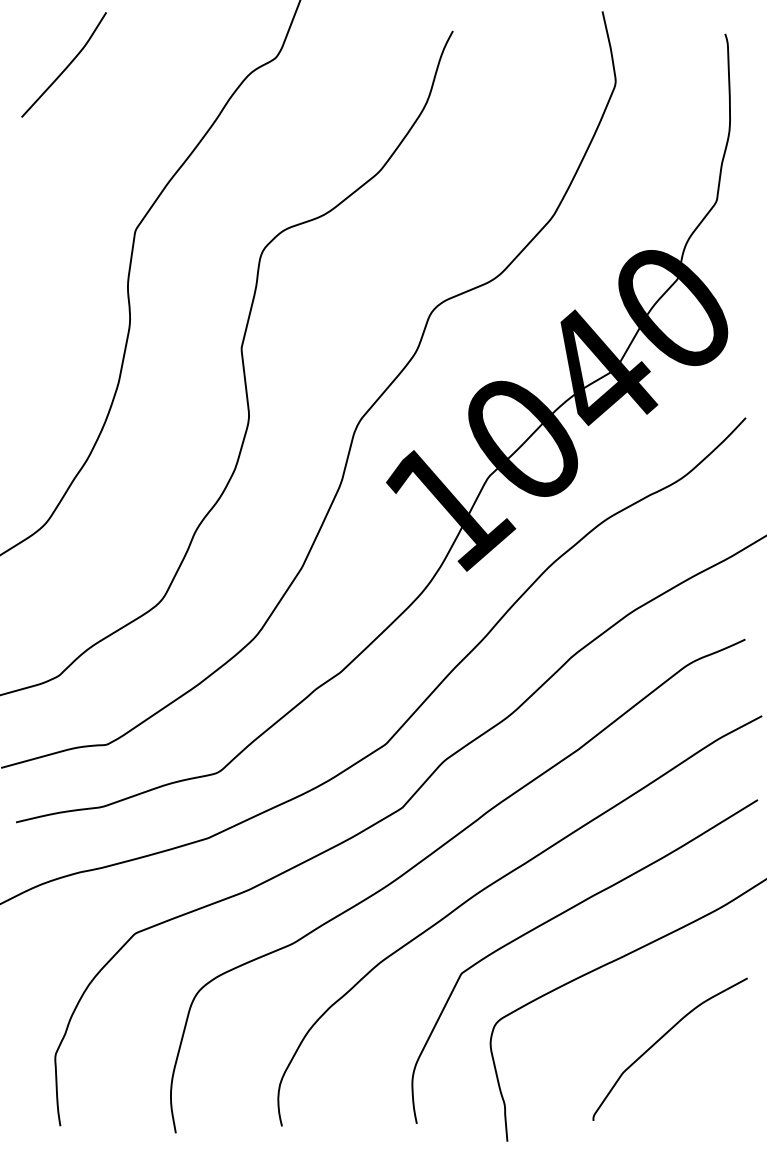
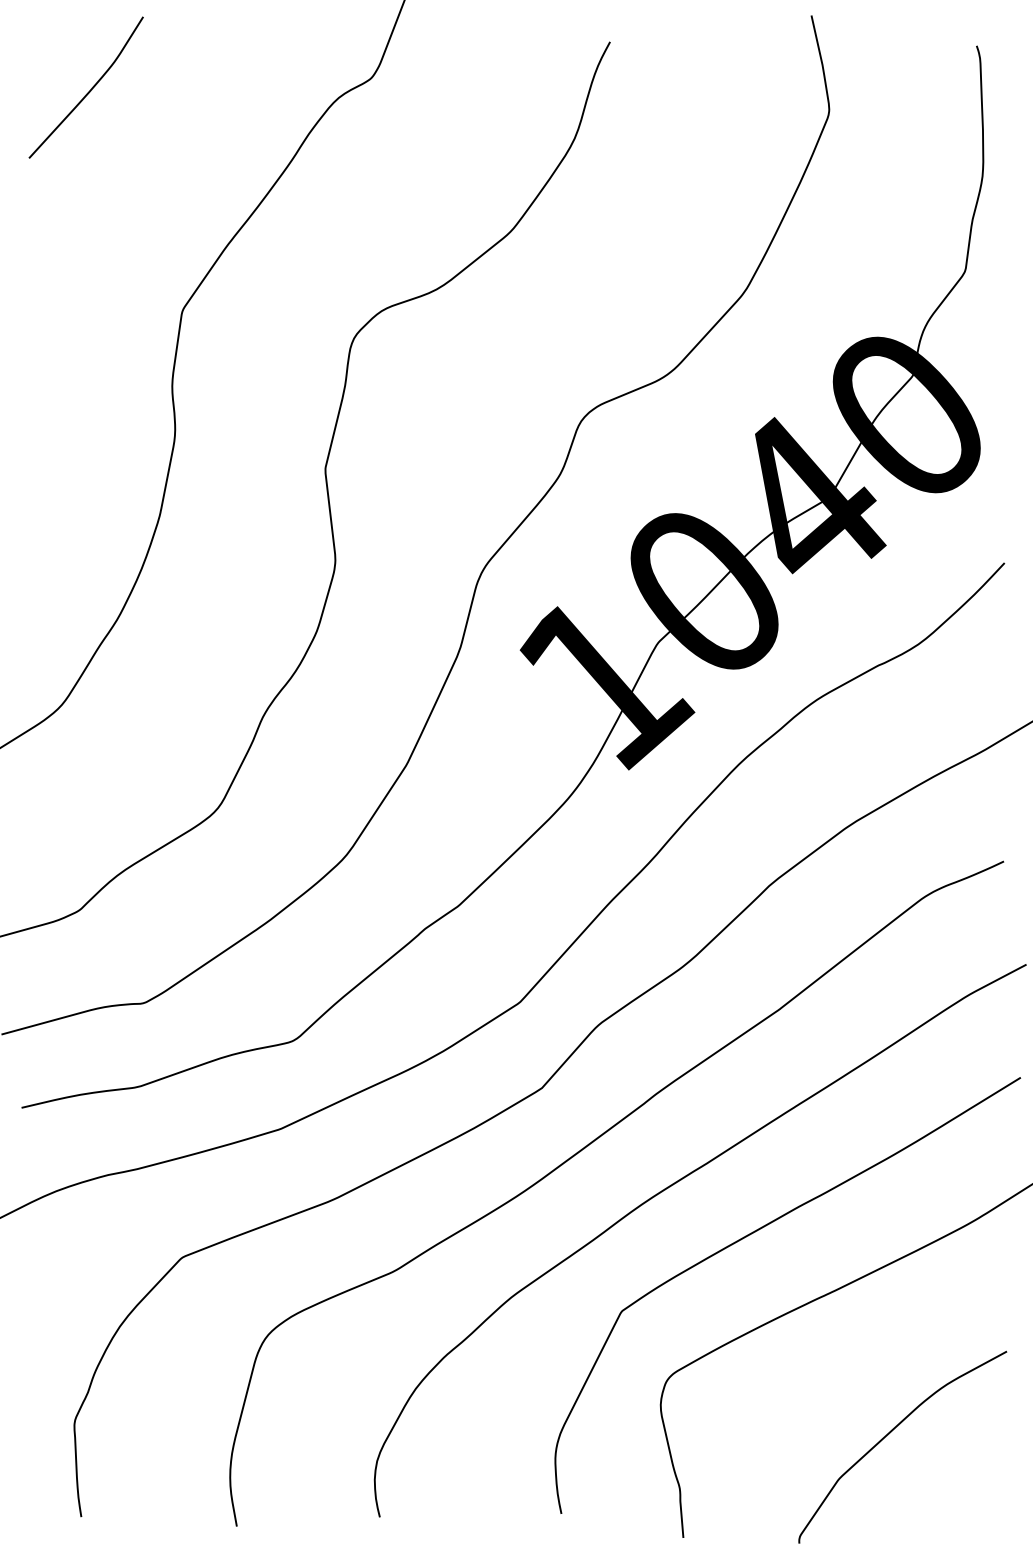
curve: (661, 1039) -> (890, 1433), moved

